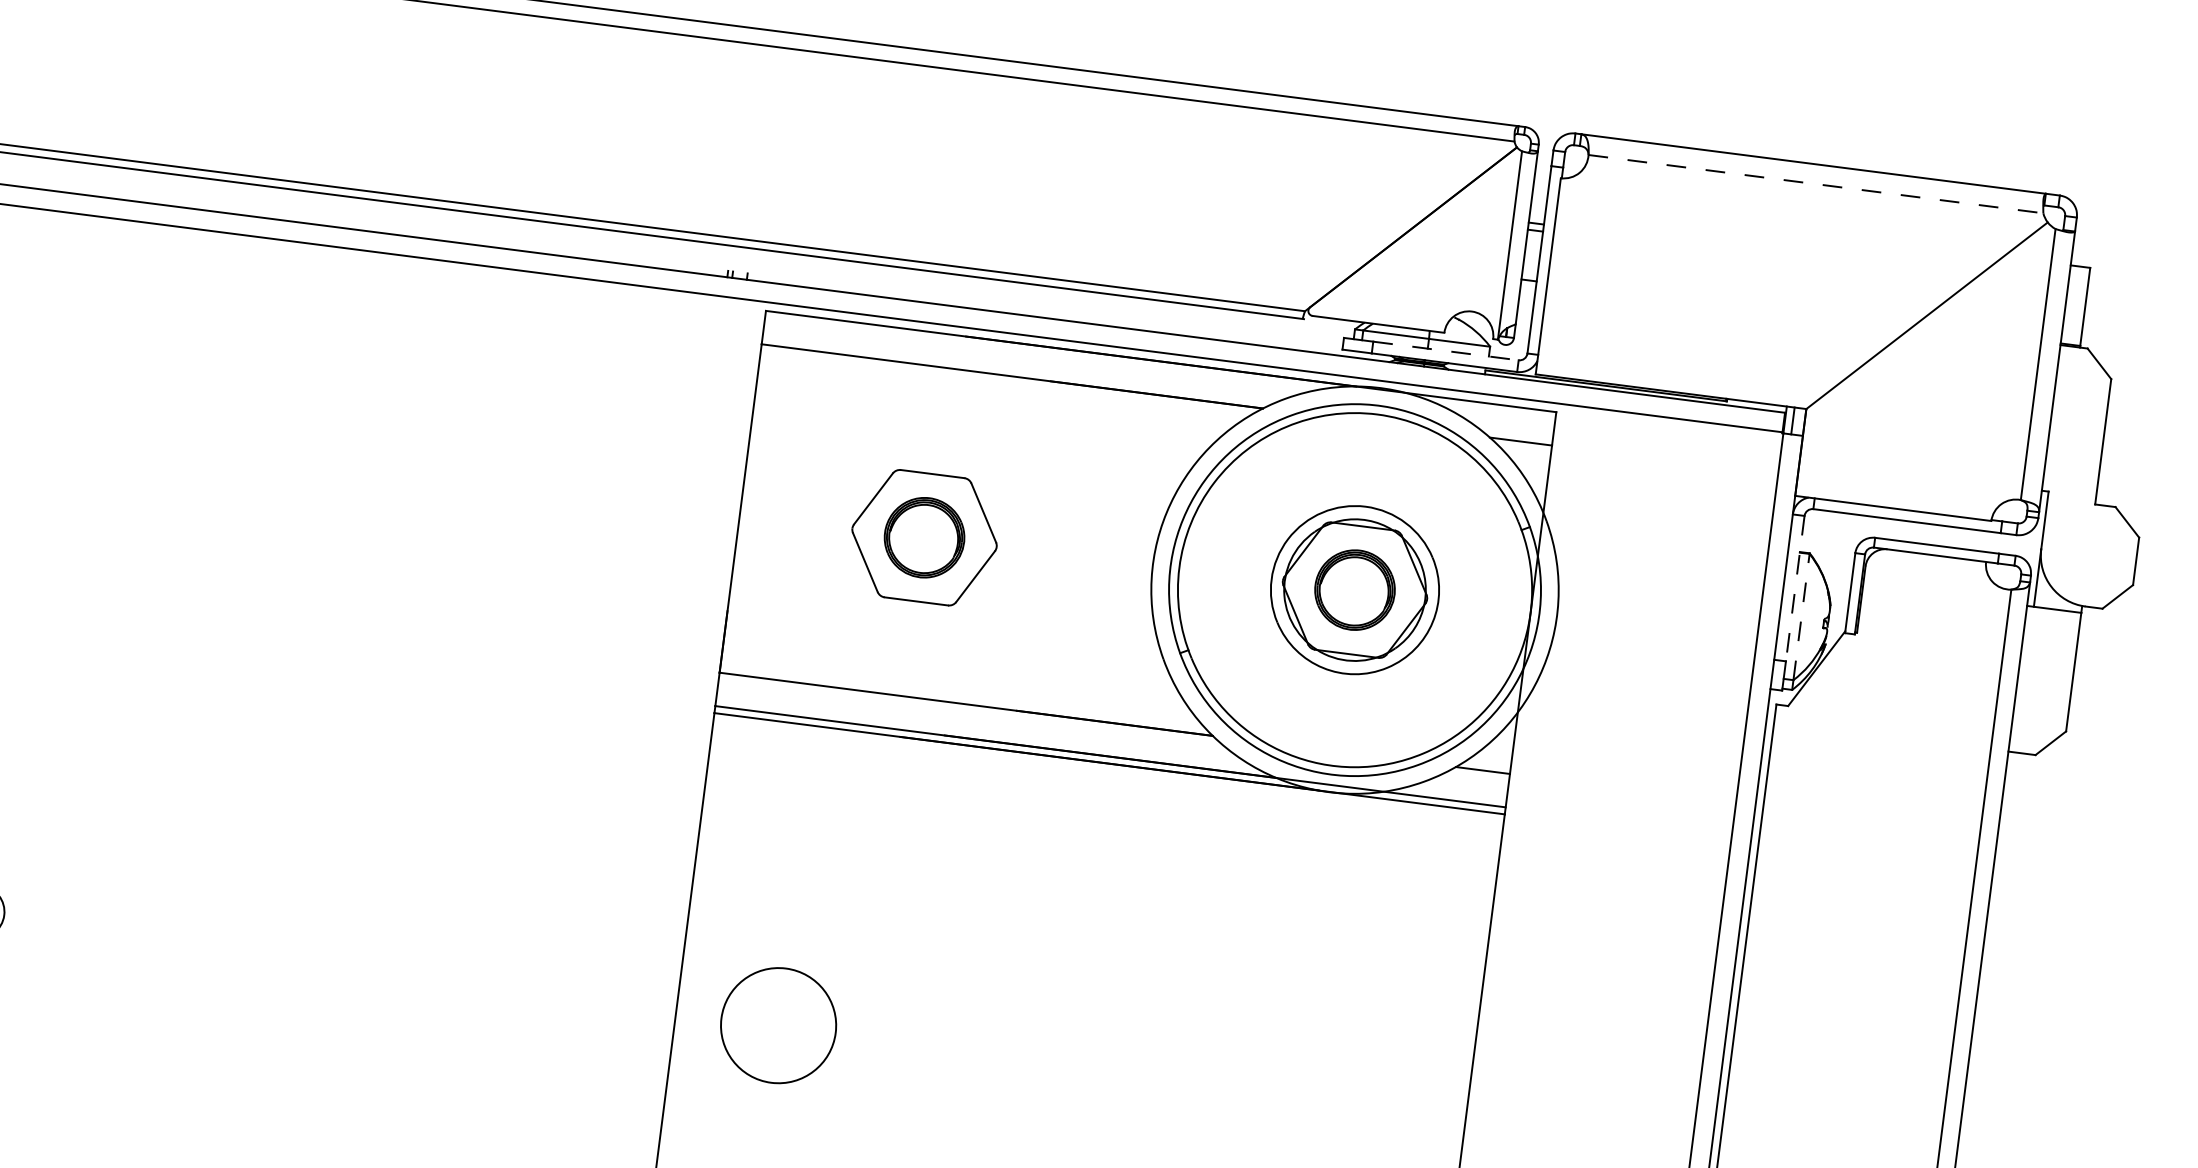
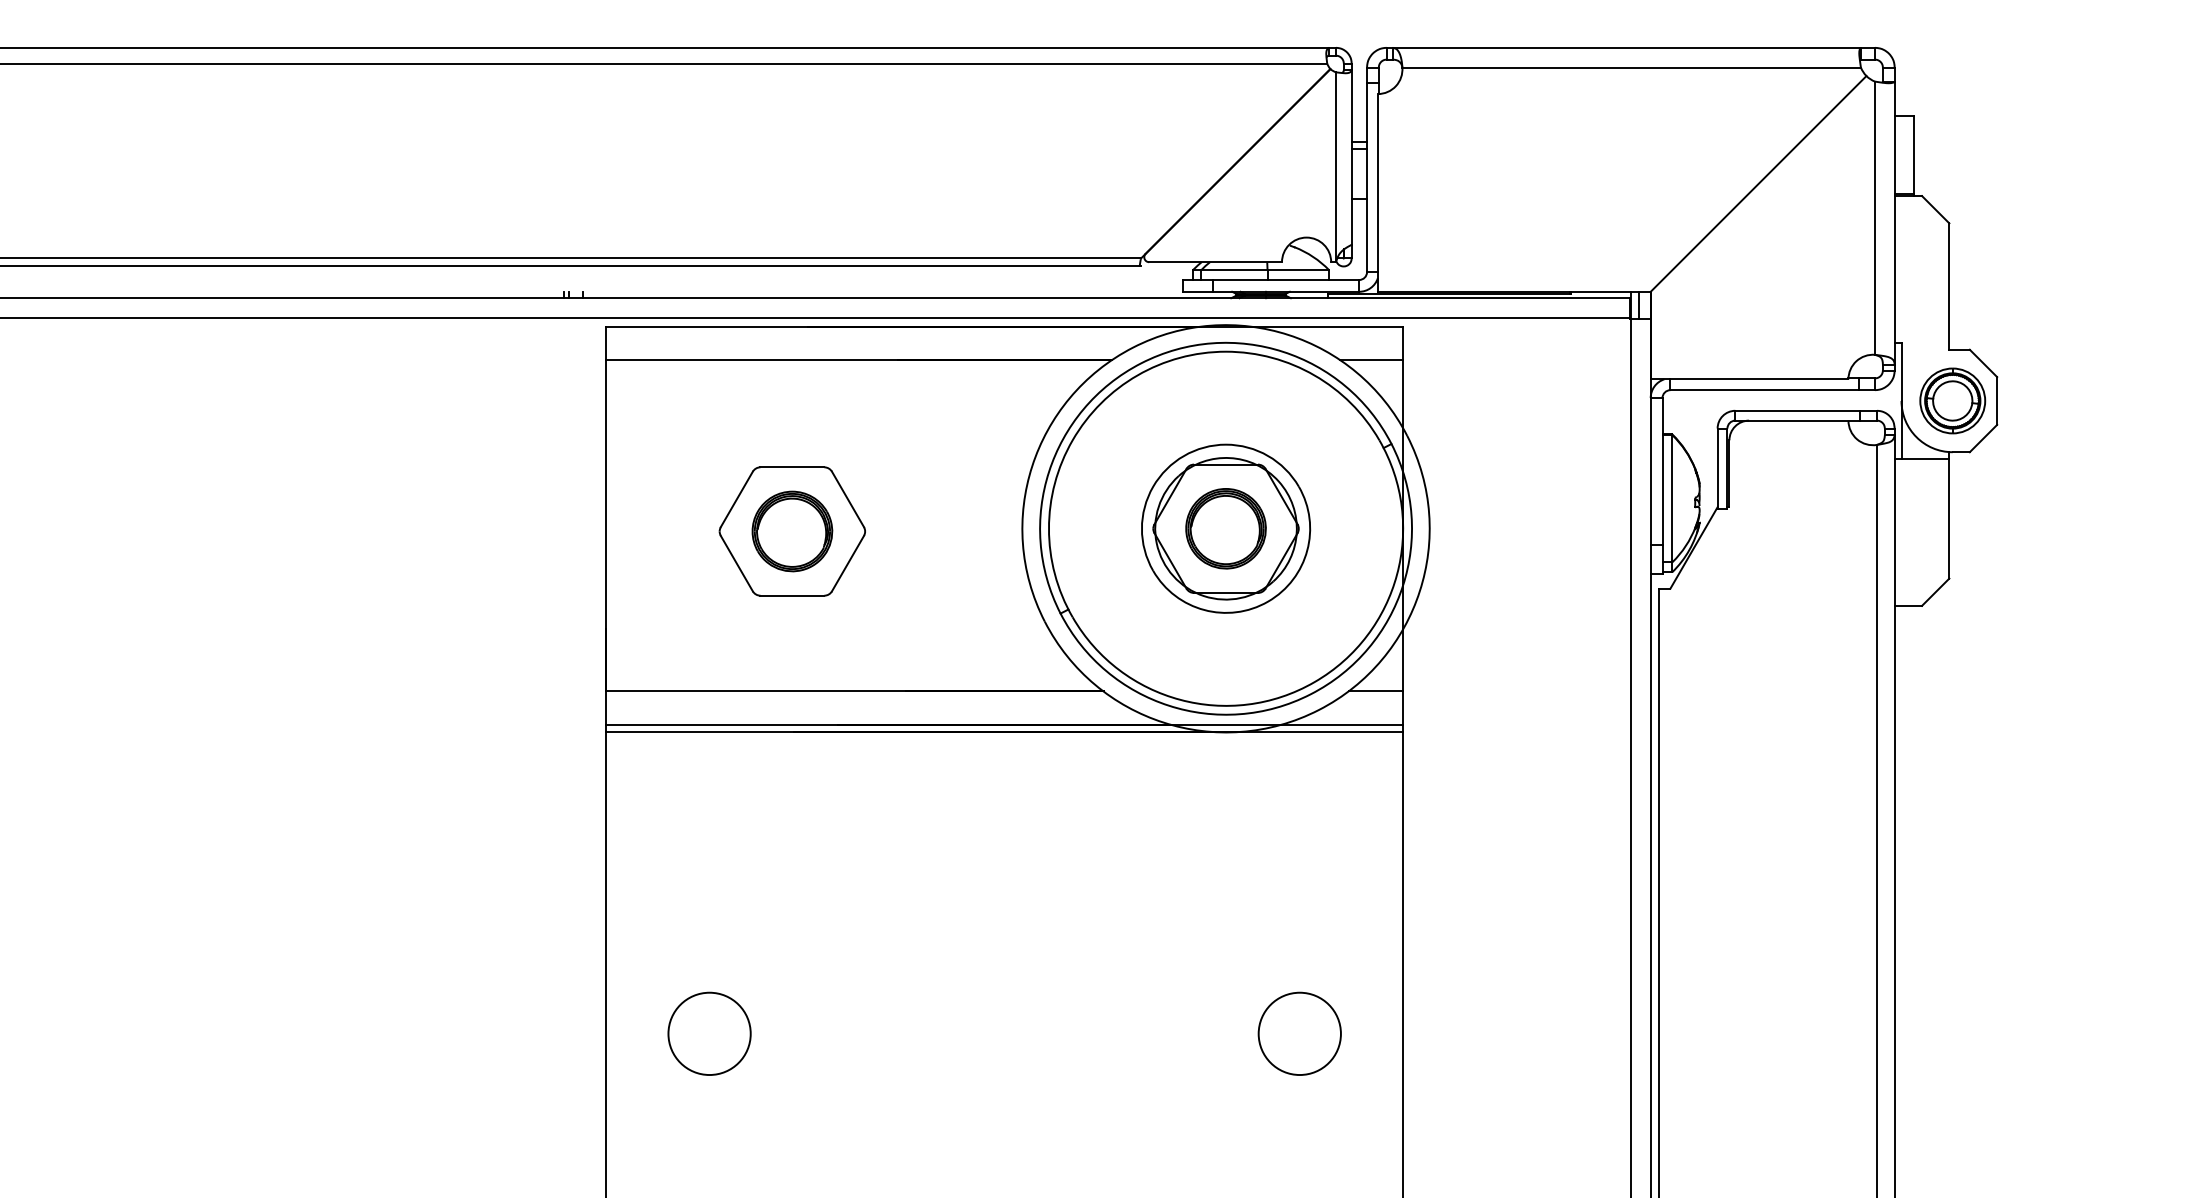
line: (1816, 184) -> (1632, 67), dashed -> solid
line: (1446, 351) -> (1286, 280), dashed -> solid
part: (2091, 555) -> (1952, 400), added
line: (1795, 588) -> (1662, 471), dashed -> solid
line: (1801, 616) -> (1672, 498), dashed -> solid
circle: (778, 1025) -> (709, 1033), size x0.71
circle: (1363, 1100) -> (1299, 1033), added

